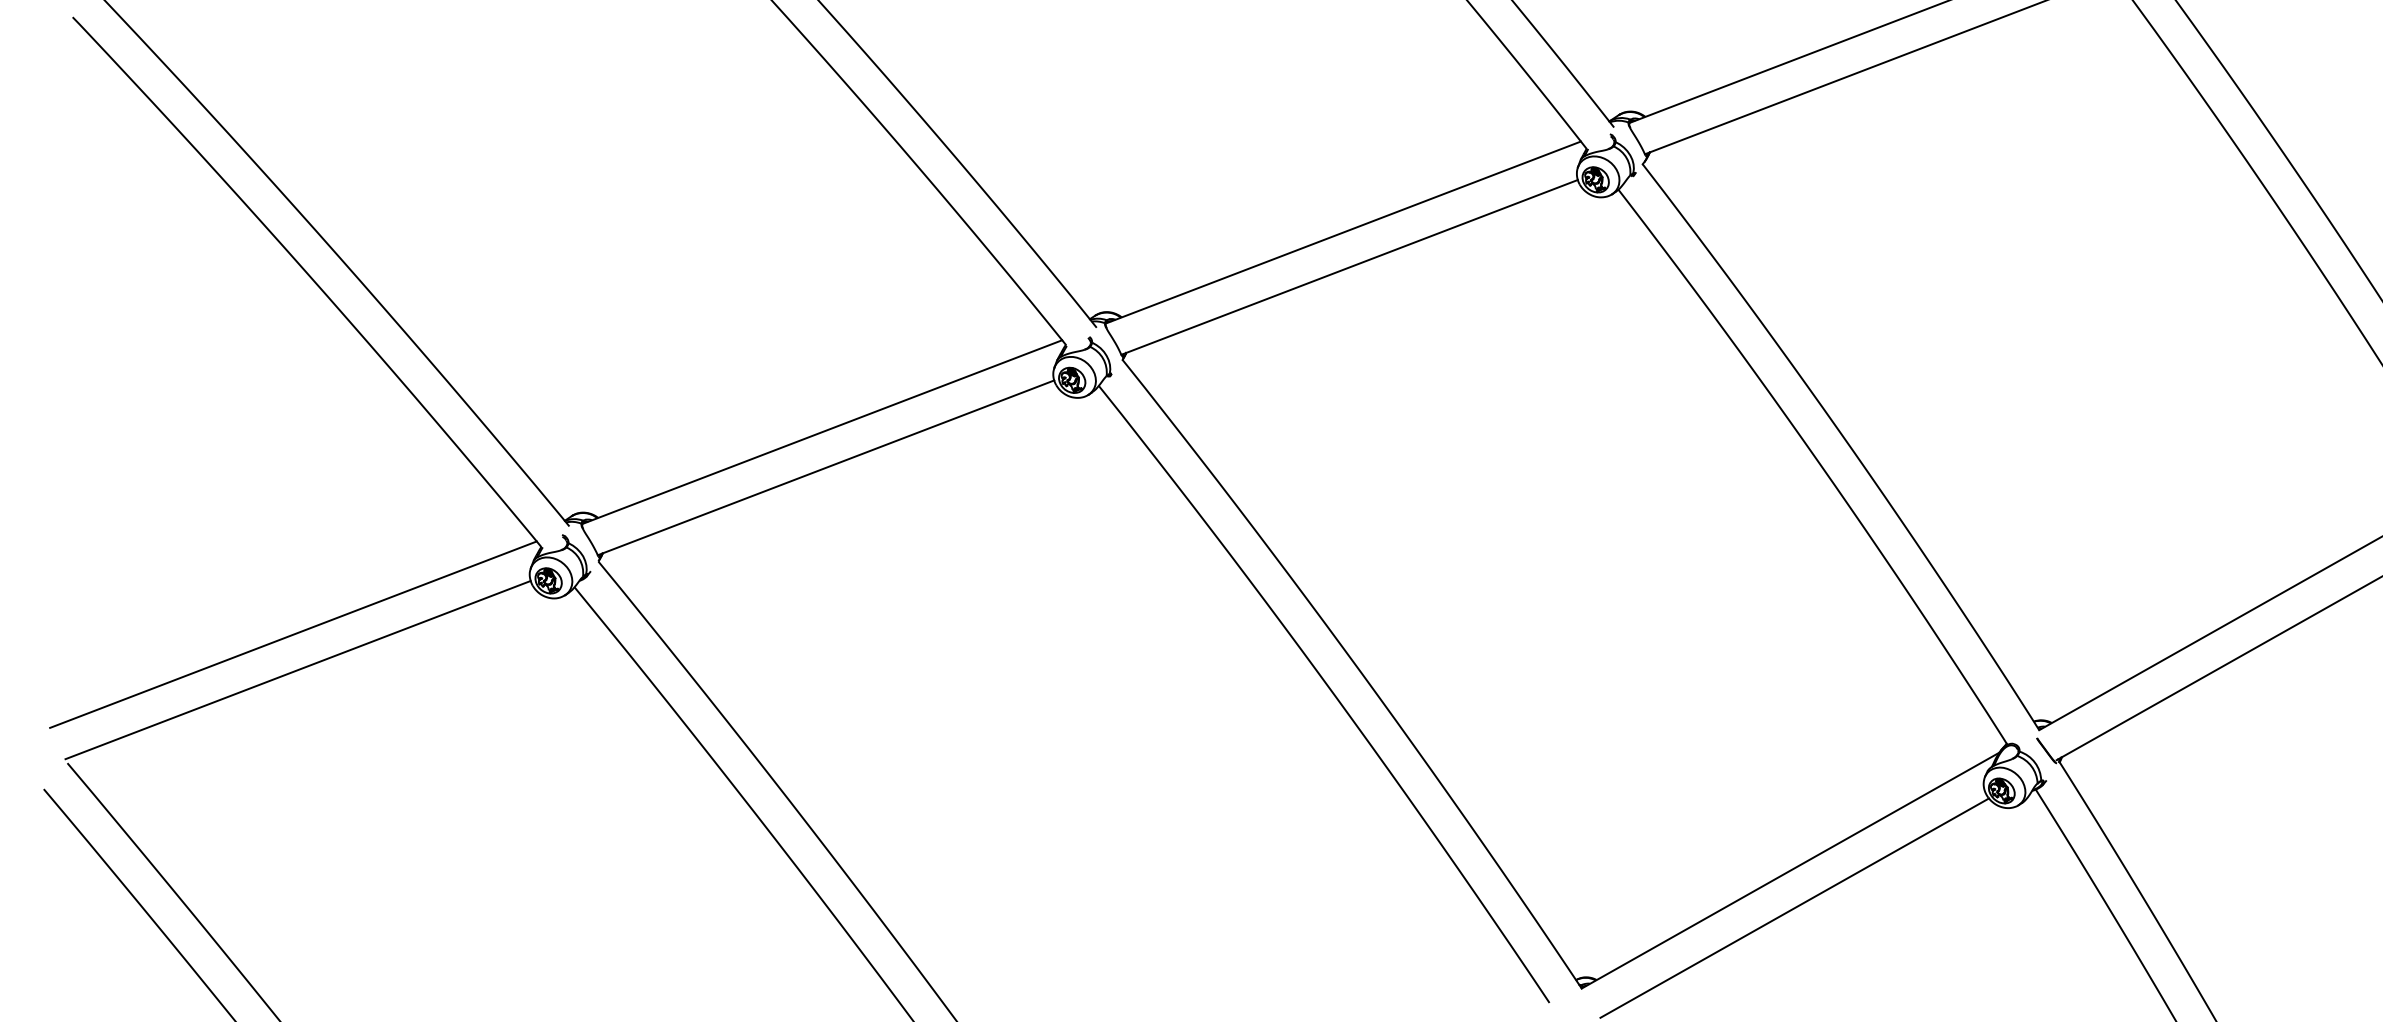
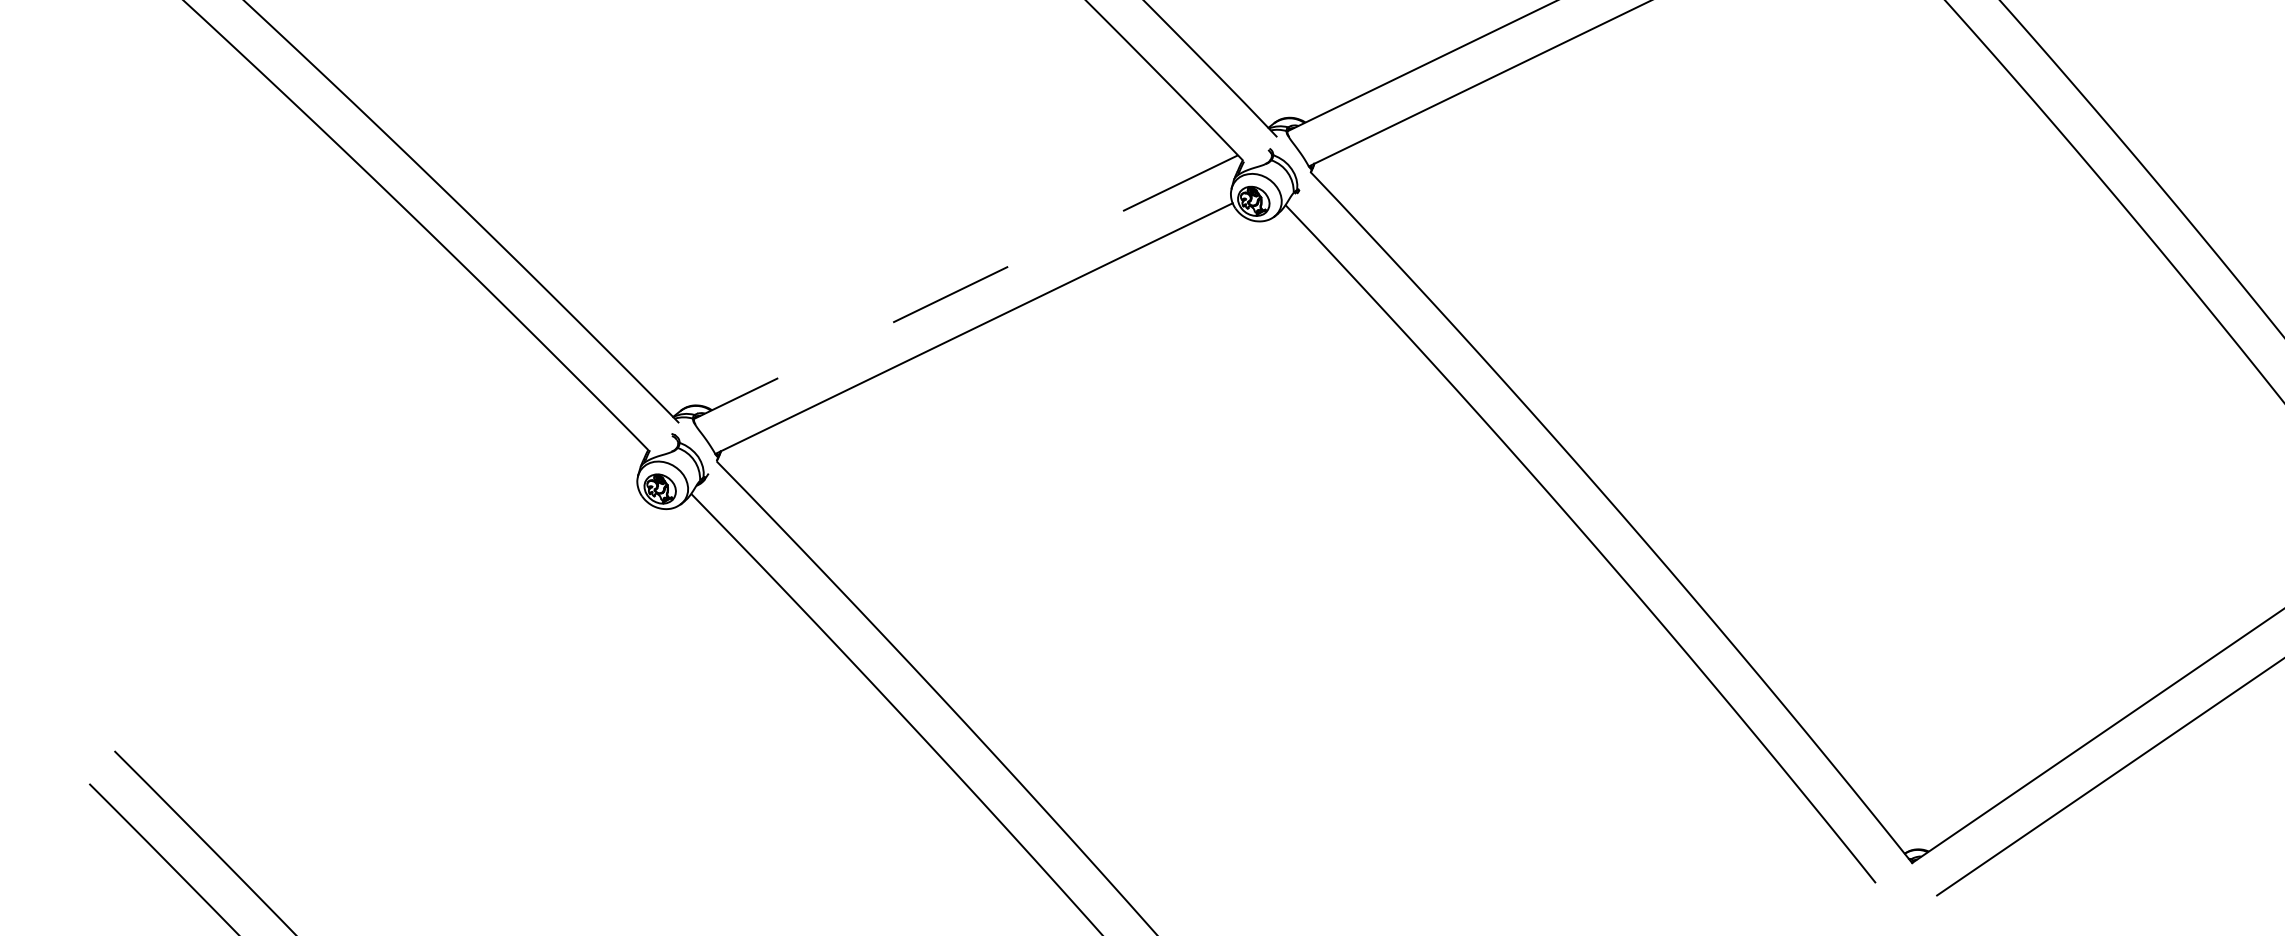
line: (822, 432) -> (966, 287), solid -> dashed
line: (293, 634) -> (366, 577), removed
line: (297, 669) -> (374, 618), removed

